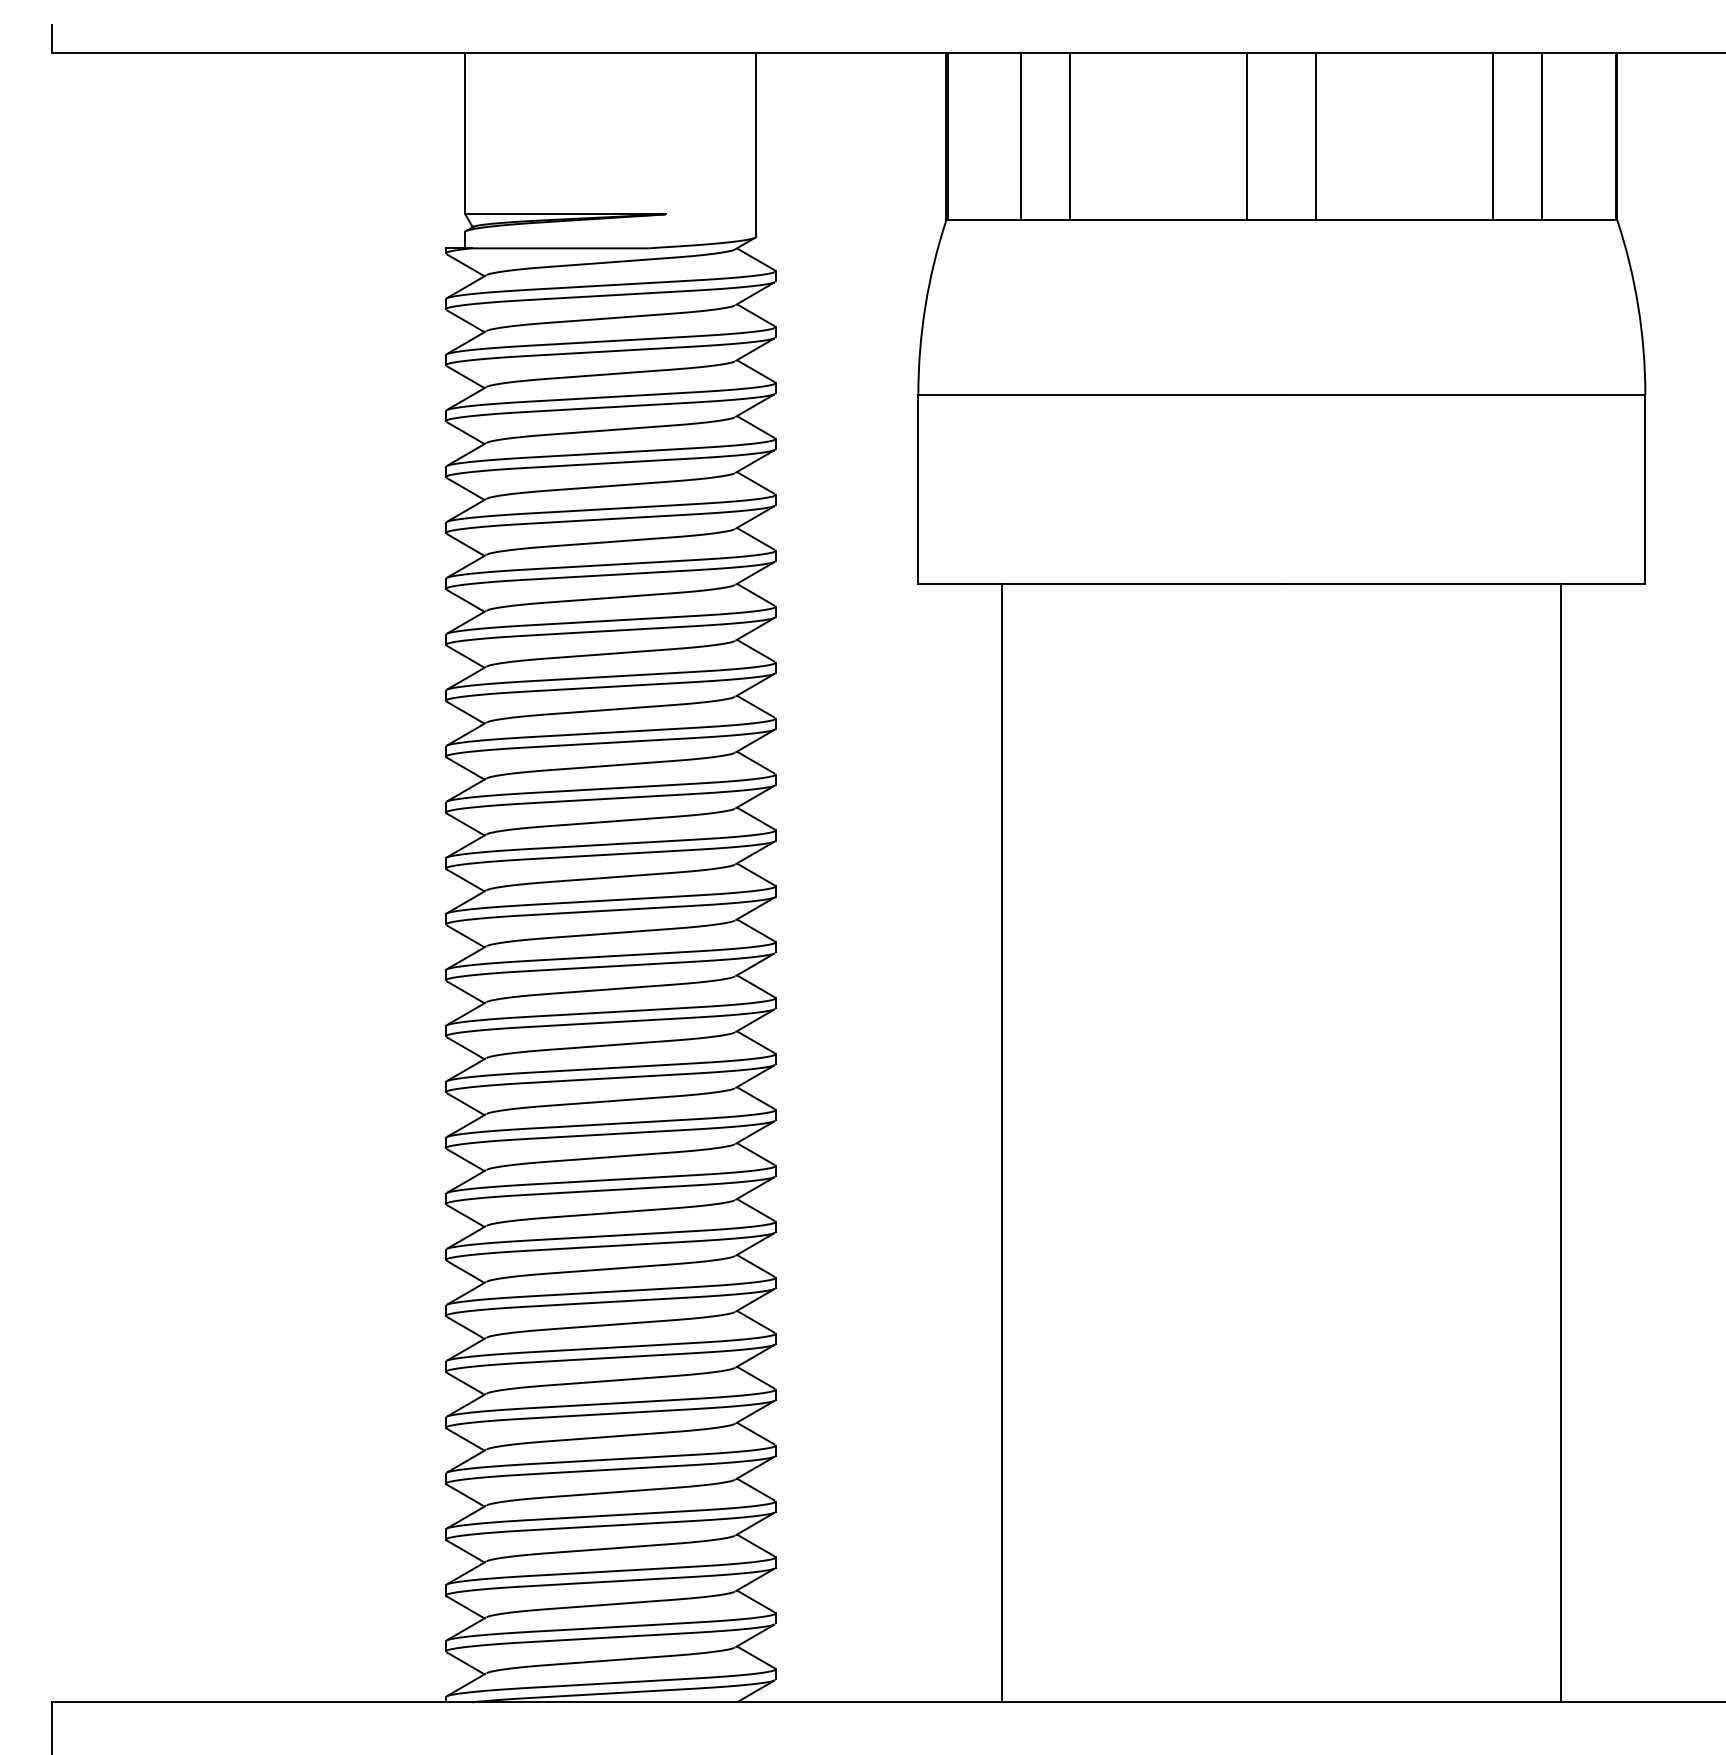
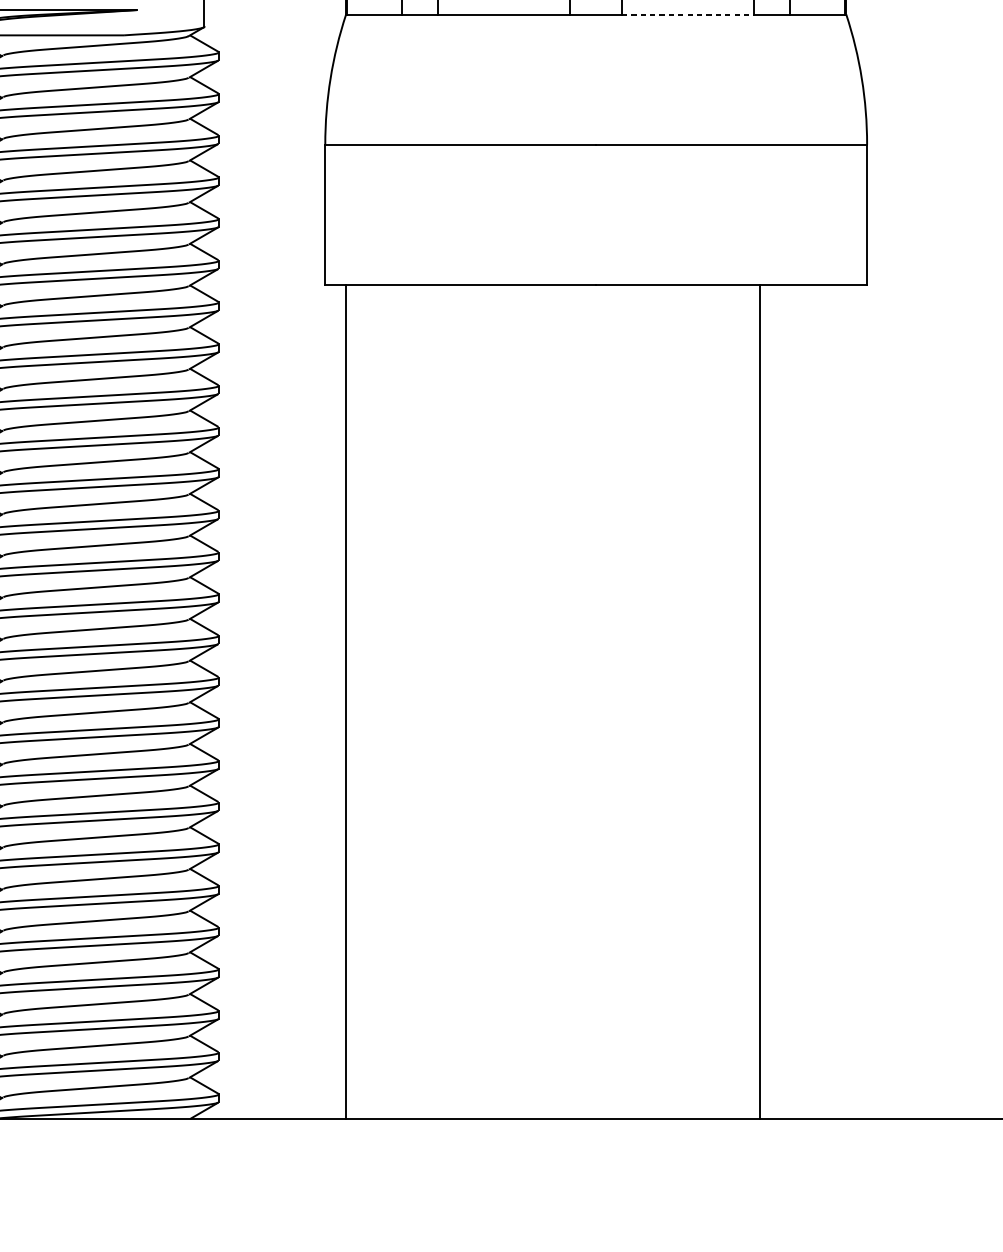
line: (1404, 220) -> (687, 14), solid -> dashed
line: (1002, 1142) -> (346, 701), moved
line: (1561, 1142) -> (759, 701), moved

